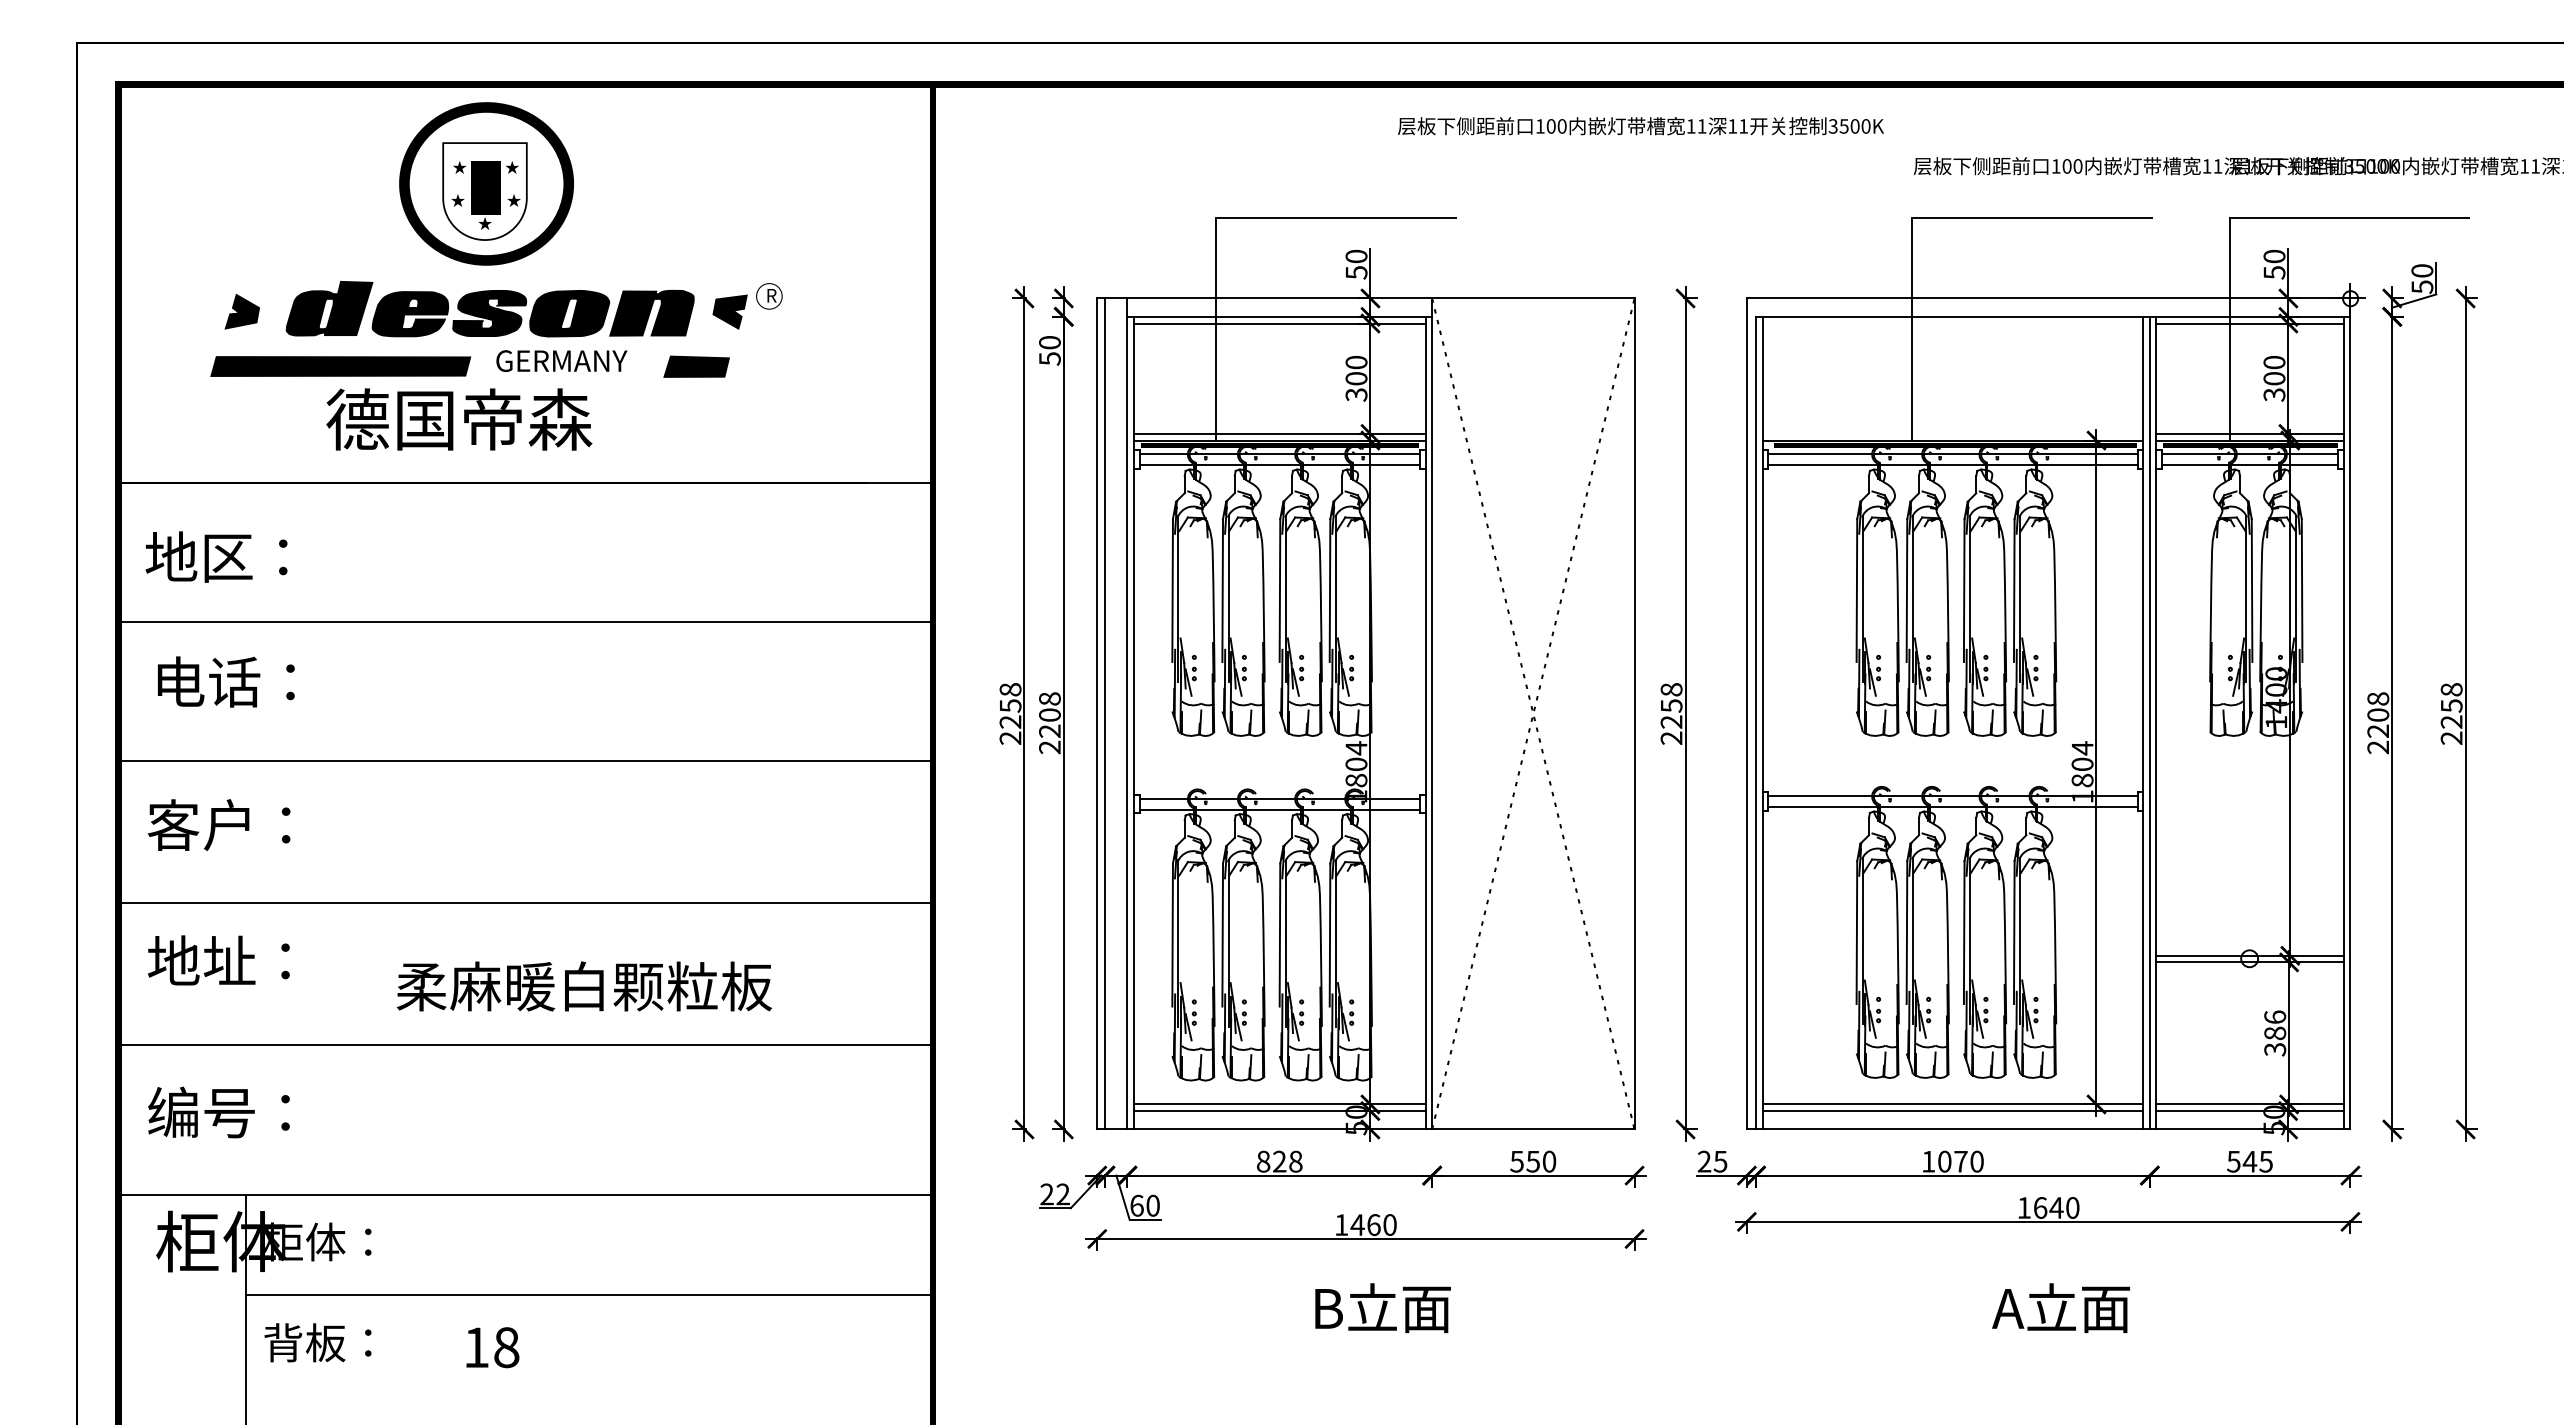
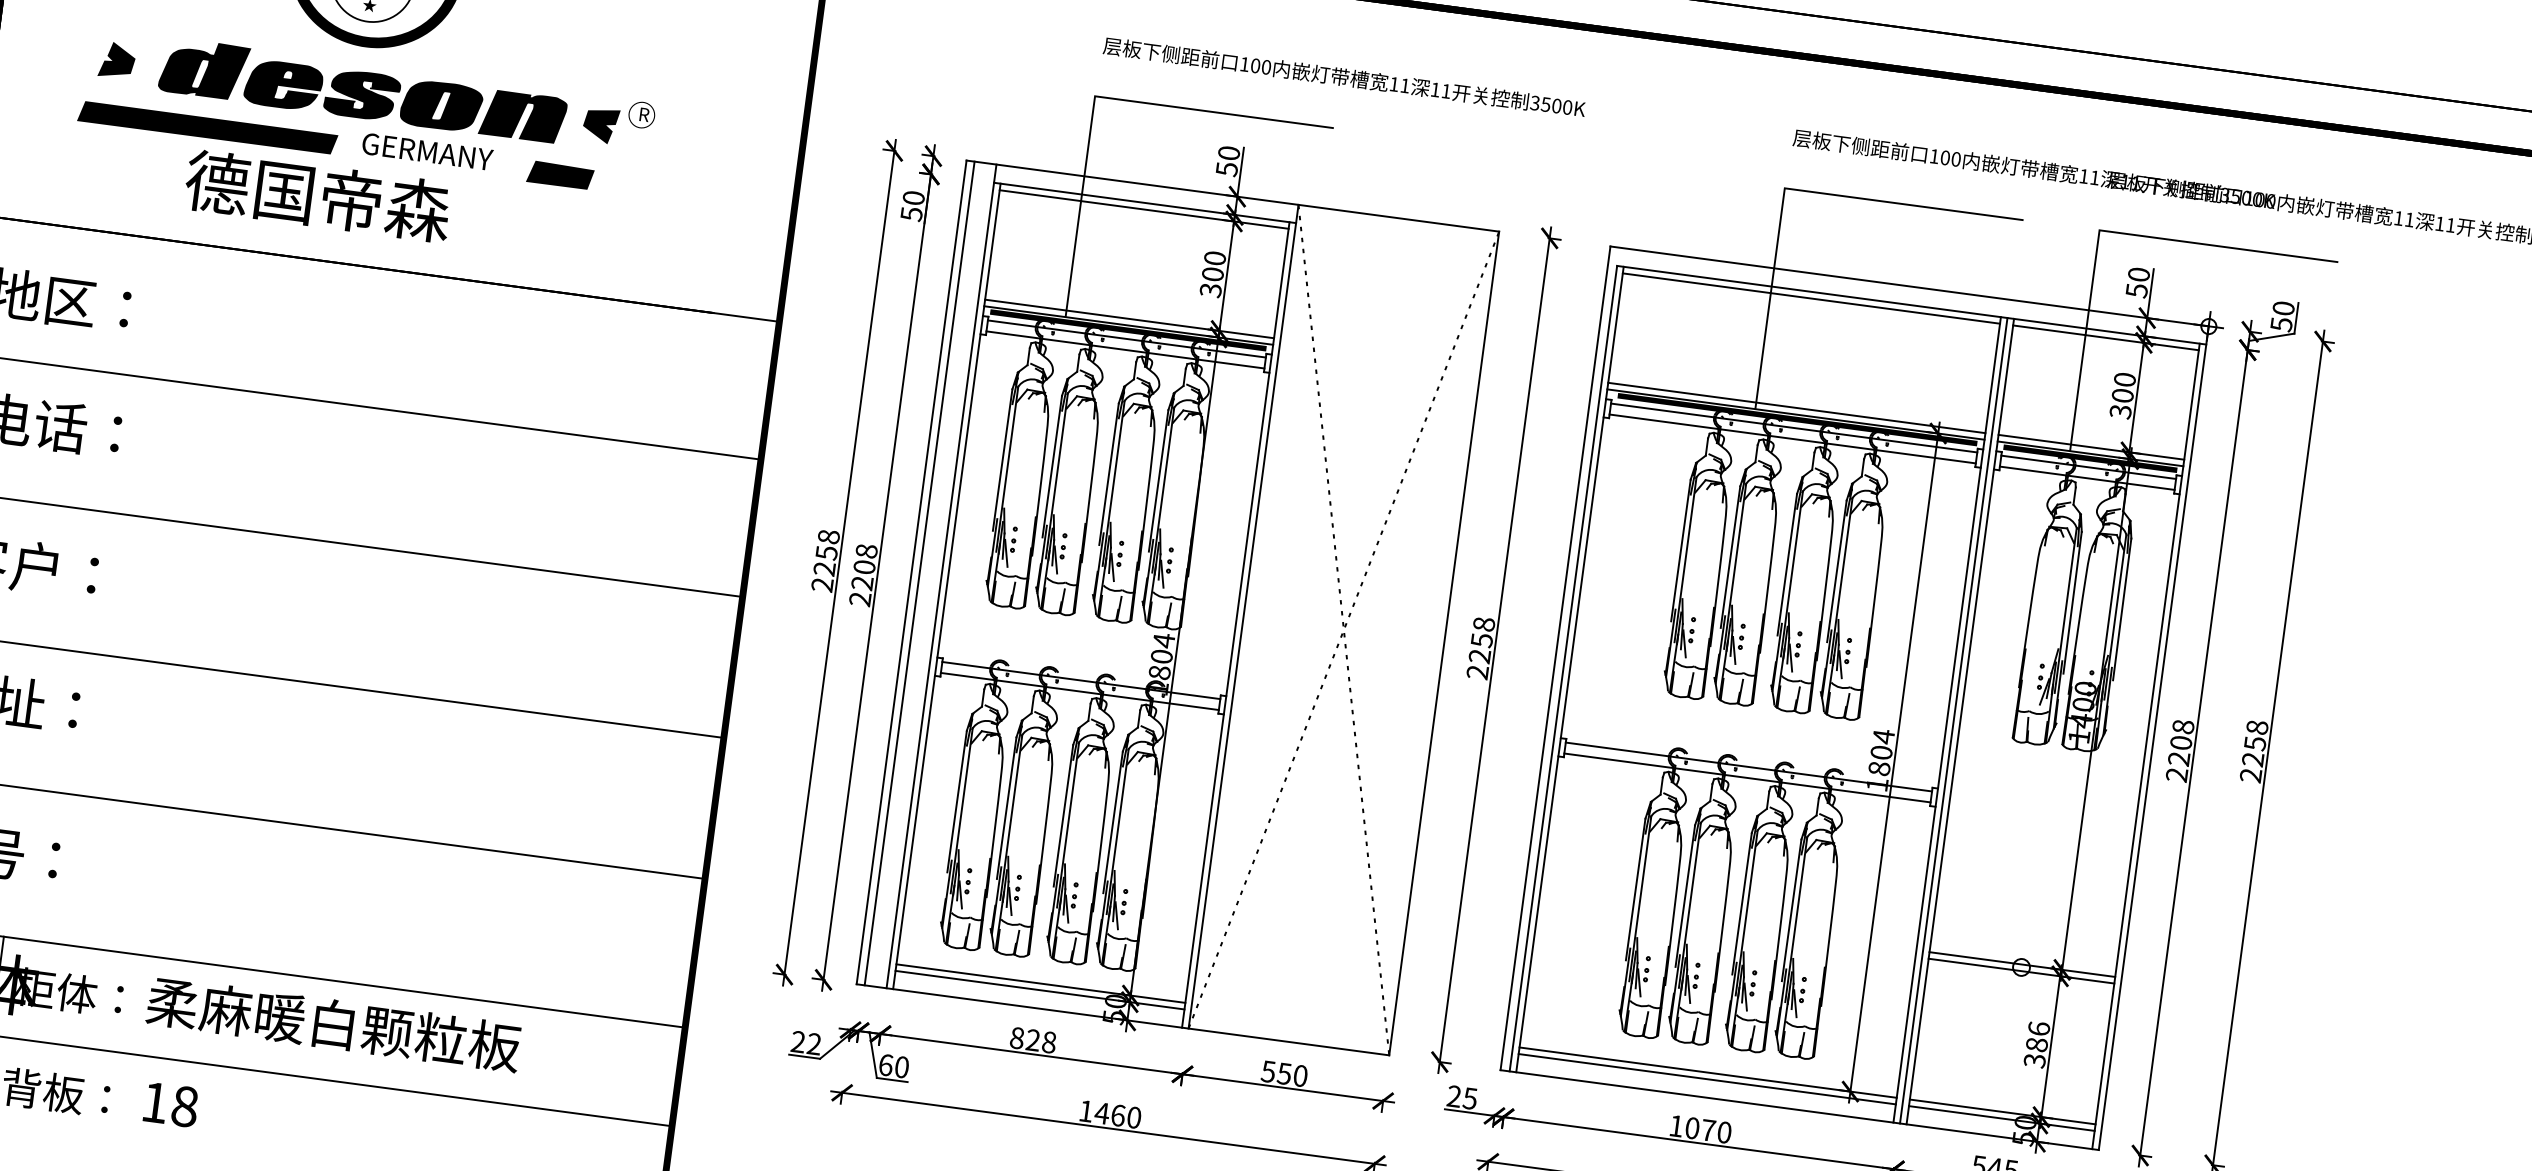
text: (1640, 126) -> (1344, 77), moved
line: (1952, 323) -> (1810, 298), added
line: (1952, 433) -> (1796, 407), added
text: (584, 986) -> (333, 1024), moved
text: (492, 1347) -> (170, 1104), moved

